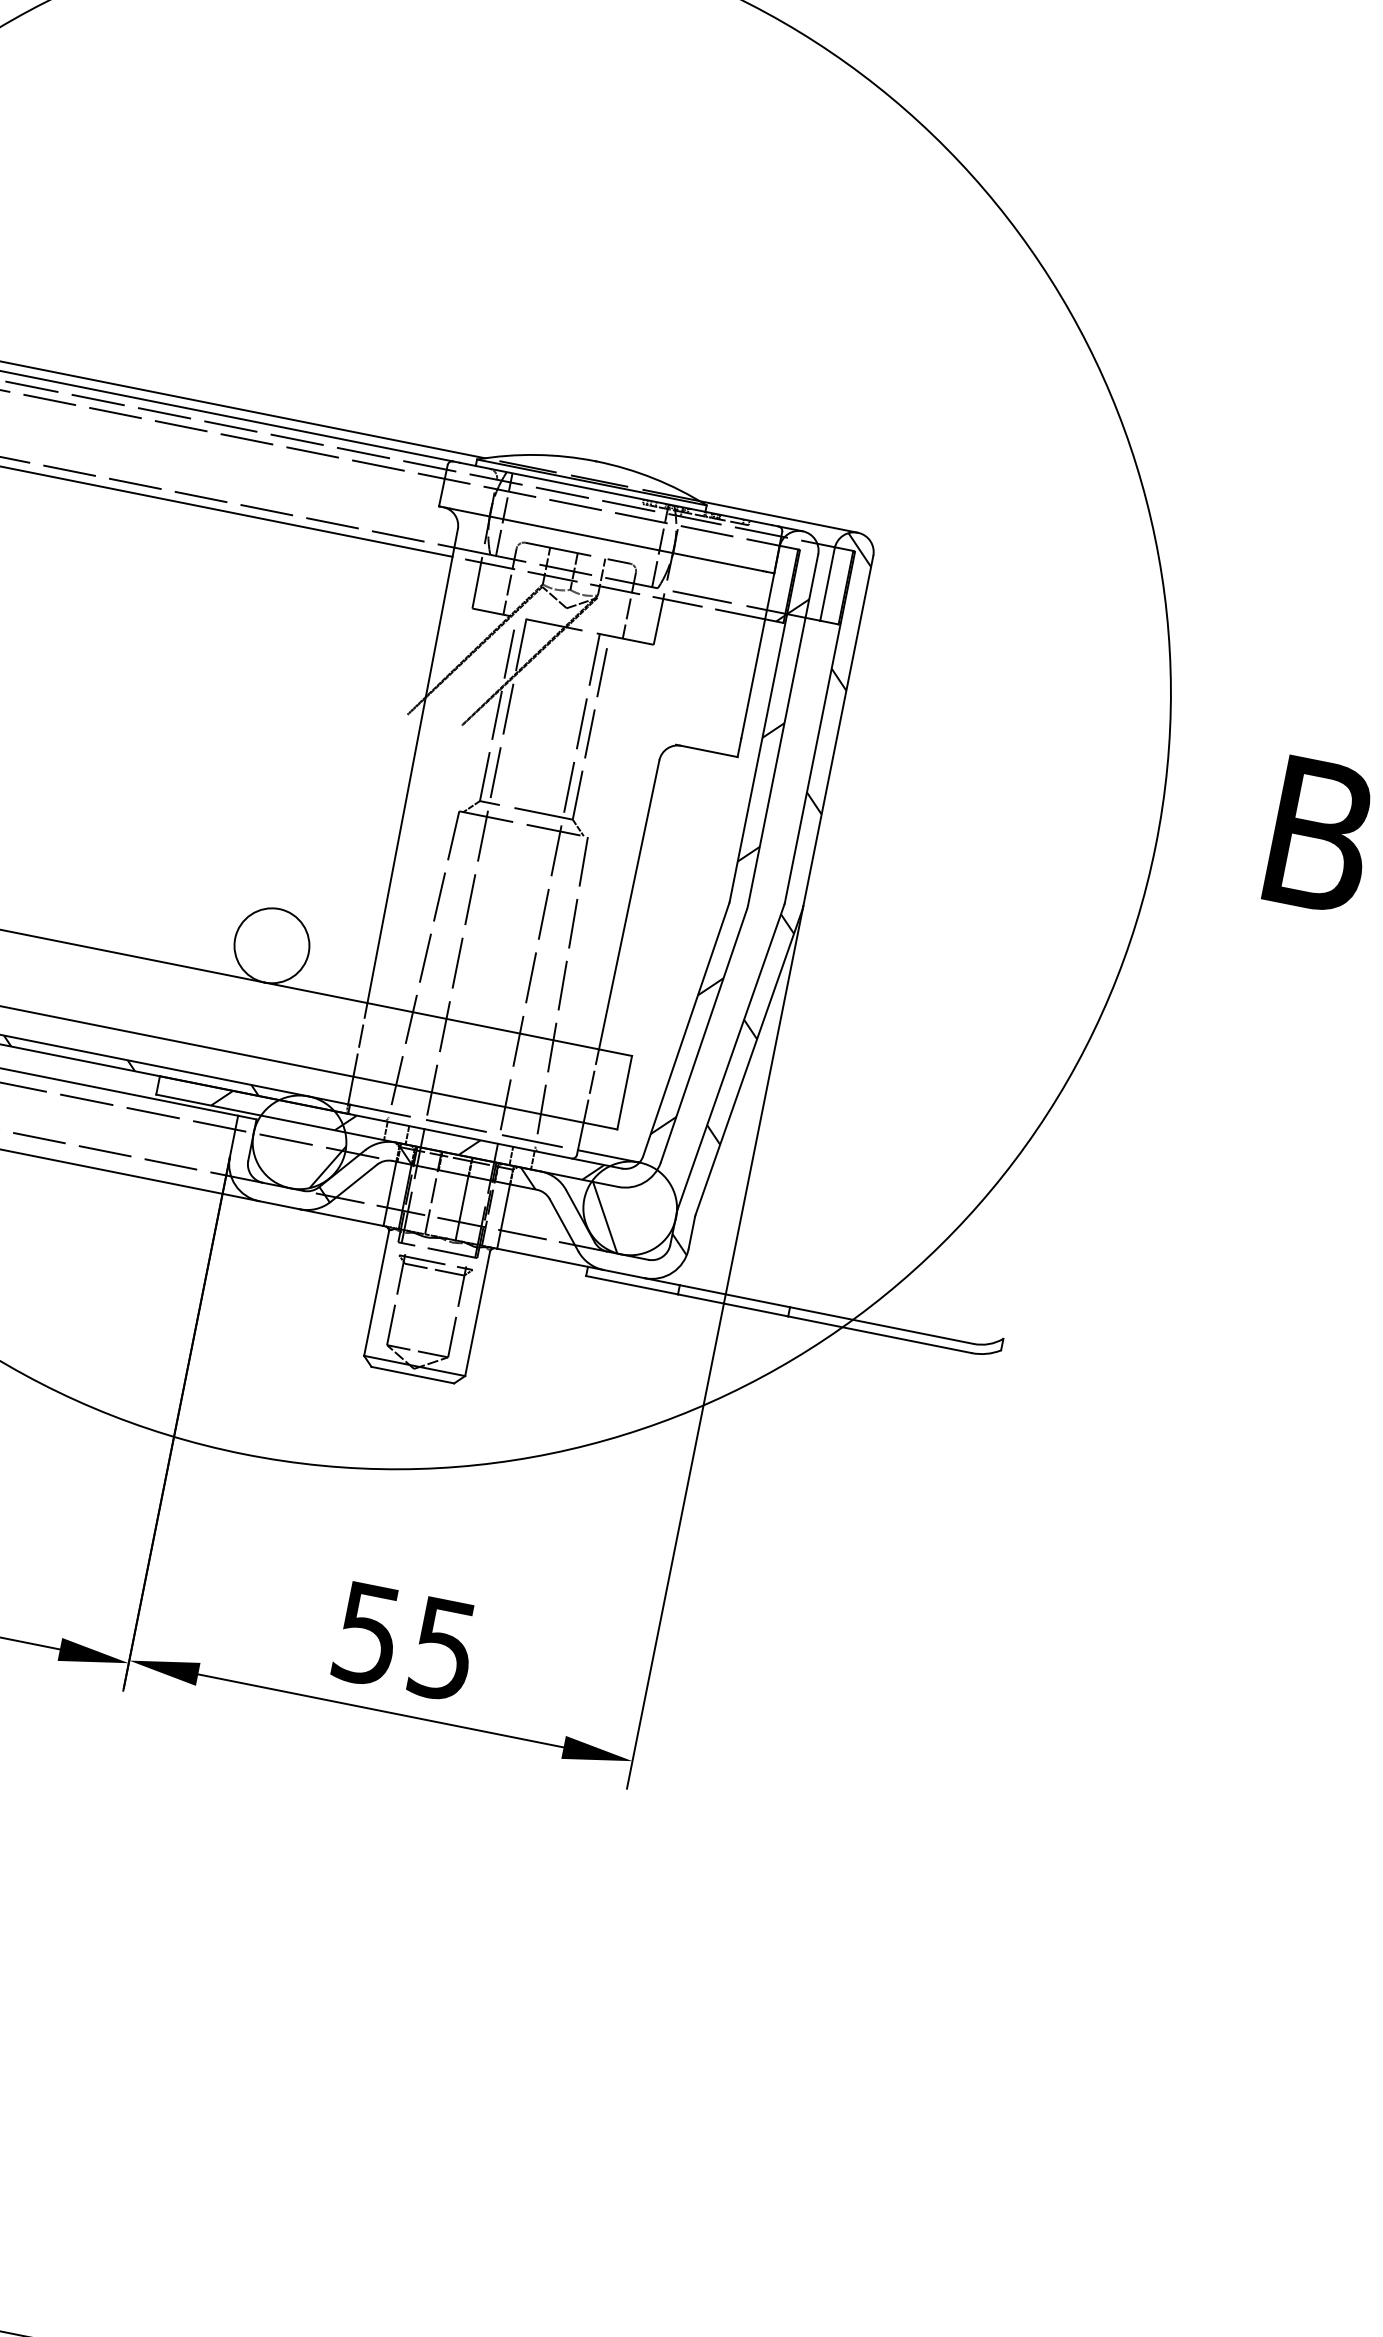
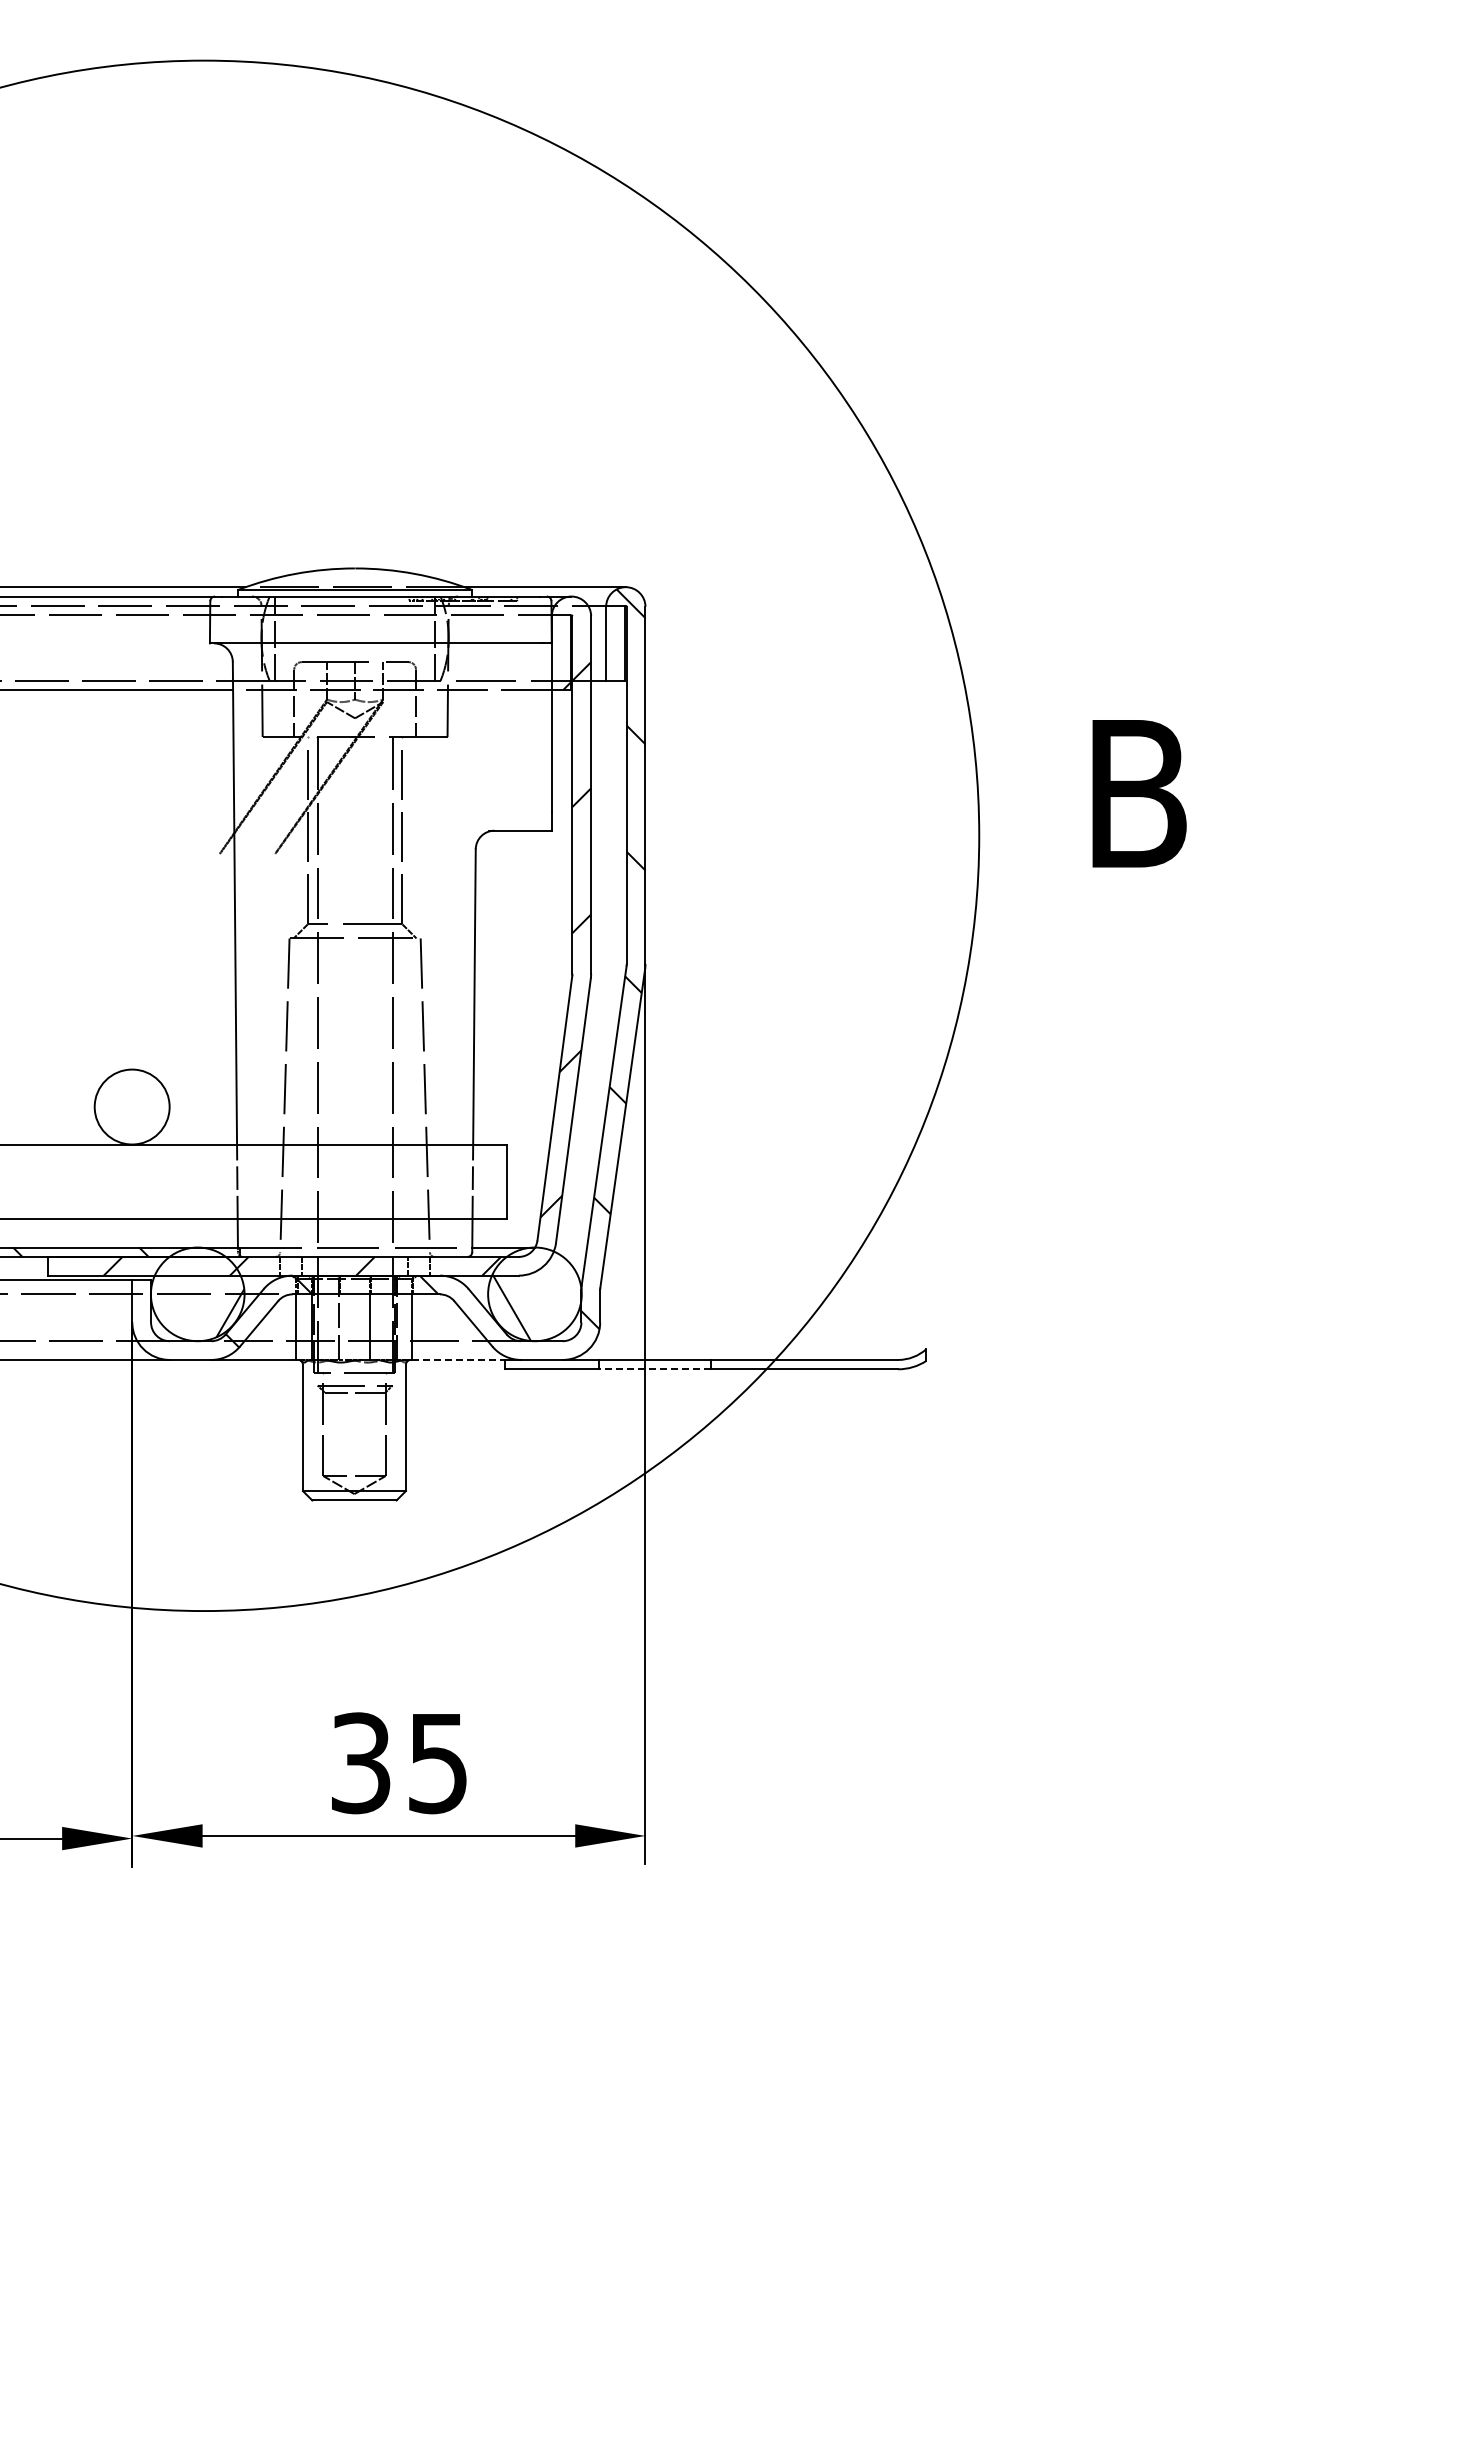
line: (543, 1257) -> (459, 1359), solid -> dashed
line: (732, 1305) -> (654, 1369), solid -> dashed
text: (368, 1633) -> (361, 1762), 55 -> 35

